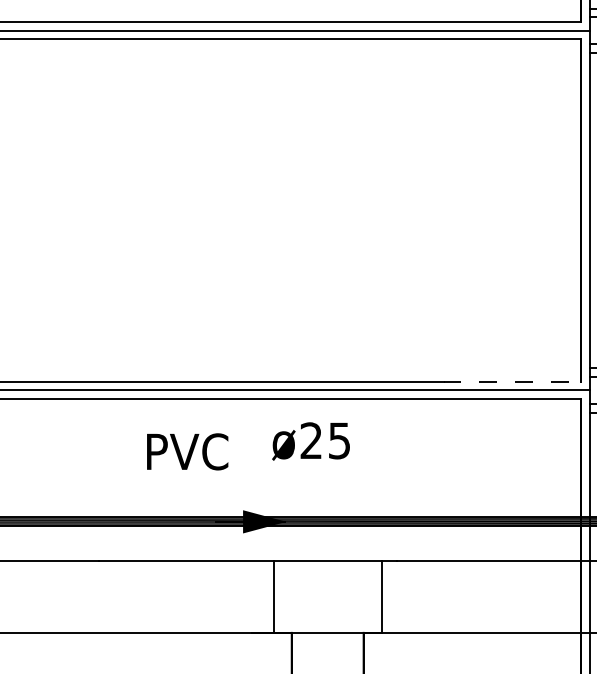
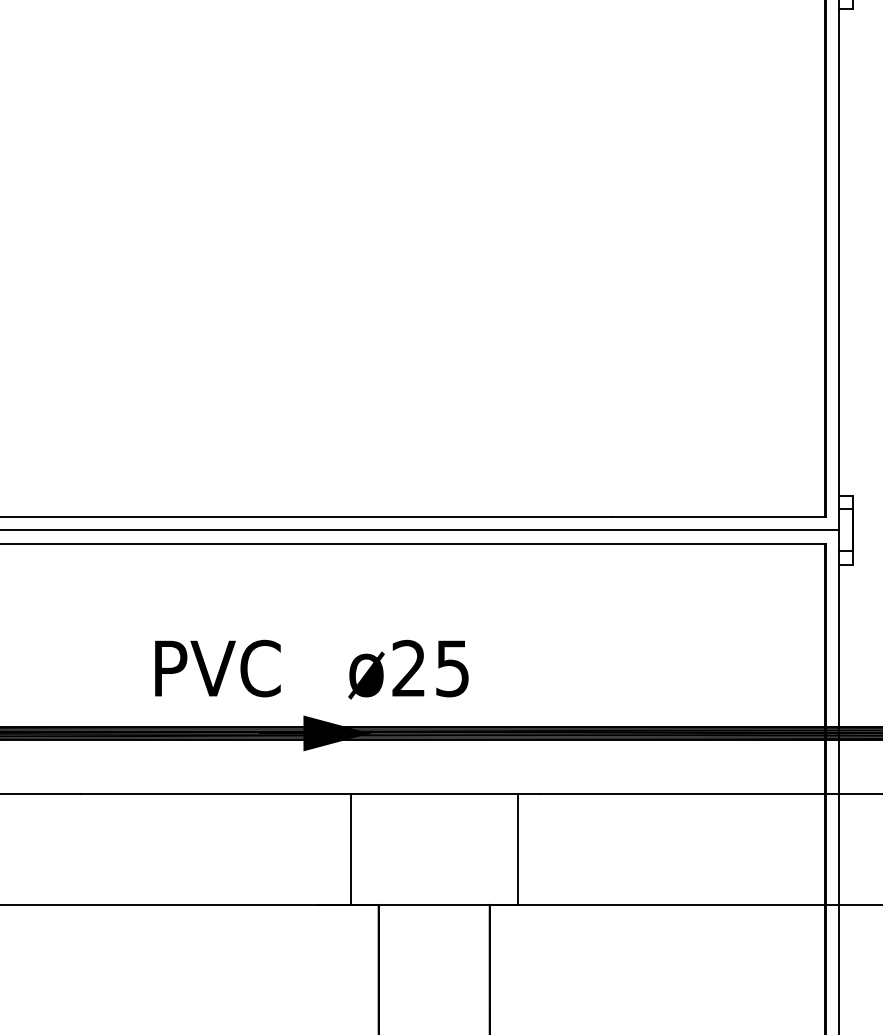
line: (512, 381) -> (719, 516), dashed -> solid
text: (310, 441) -> (407, 669), moved
text: (187, 451) -> (217, 668), moved

